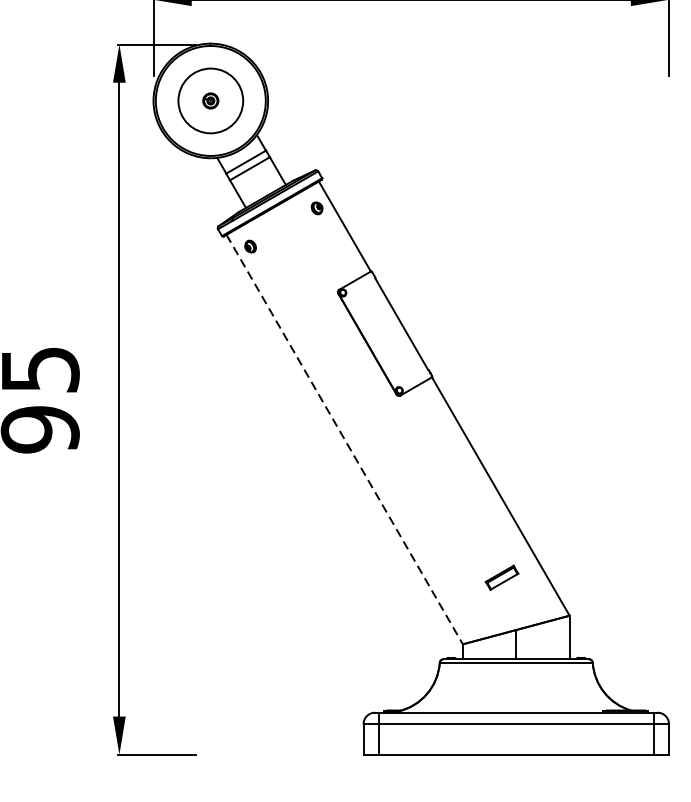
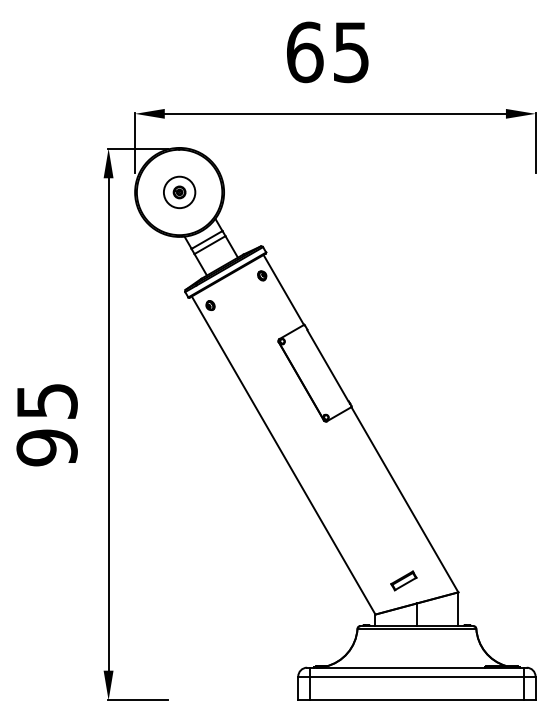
circle: (210, 101) -> (179, 192), size x0.62
line: (344, 439) -> (283, 455), dashed -> solid
part: (501, 577) -> (403, 580), moved

